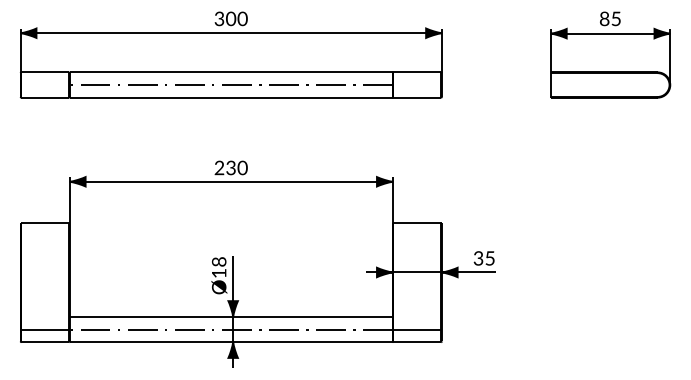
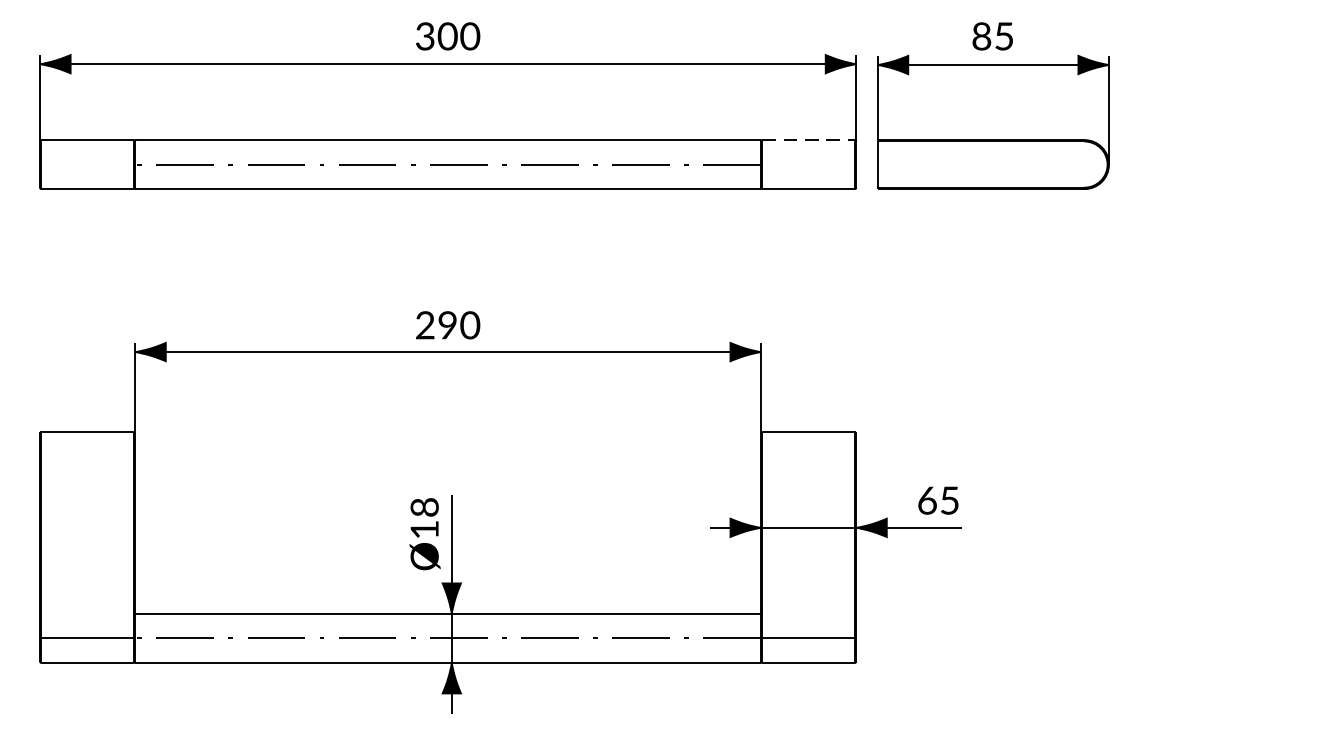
part: (610, 54) -> (993, 105), moved
line: (417, 72) -> (809, 140), solid -> dashed
text: (230, 168) -> (446, 326), 230 -> 290
text: (478, 258) -> (927, 500), 35 -> 65

